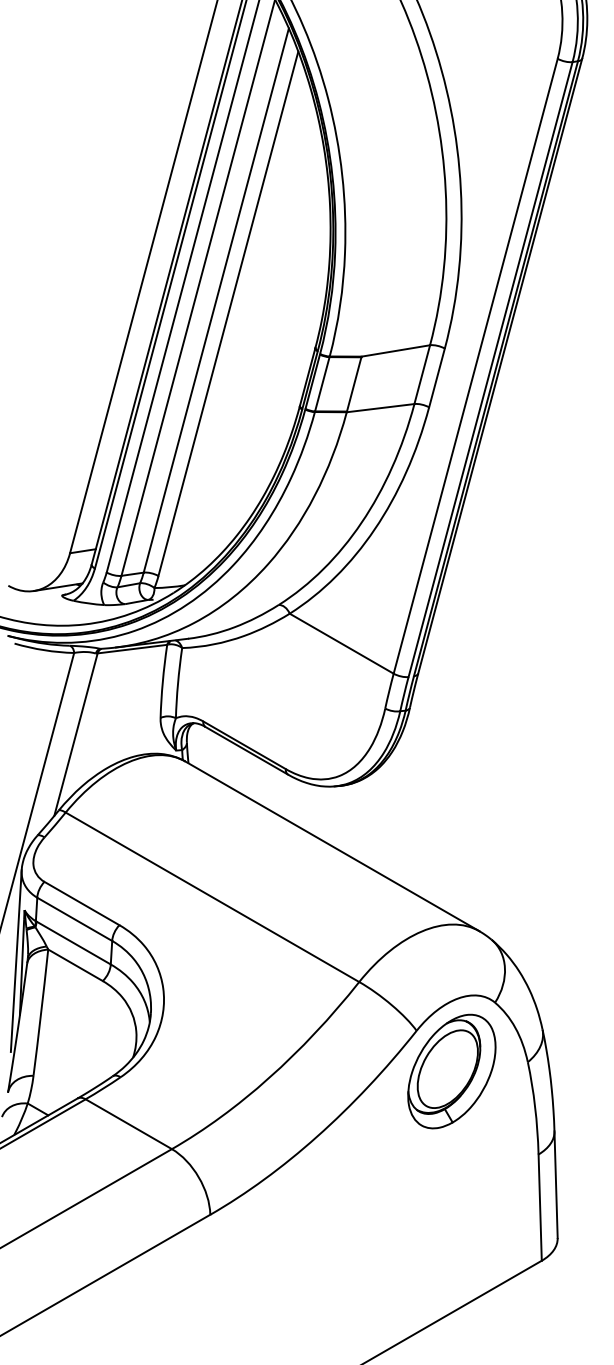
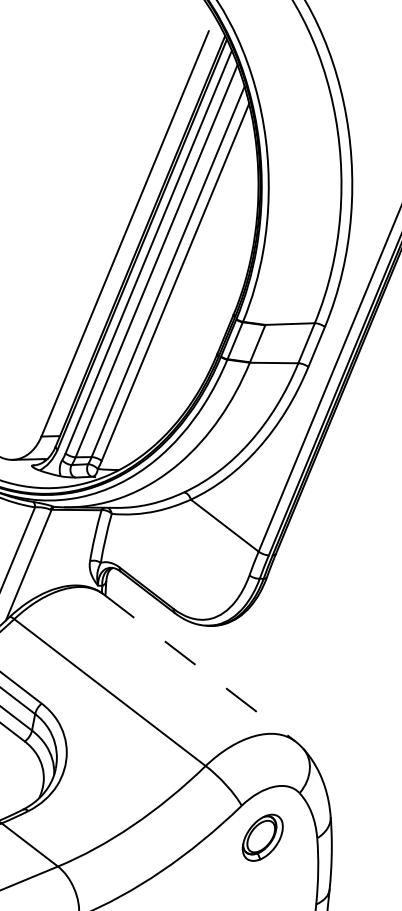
line: (332, 846) -> (199, 667), solid -> dashed
part: (451, 1071) -> (262, 837), size x0.6

